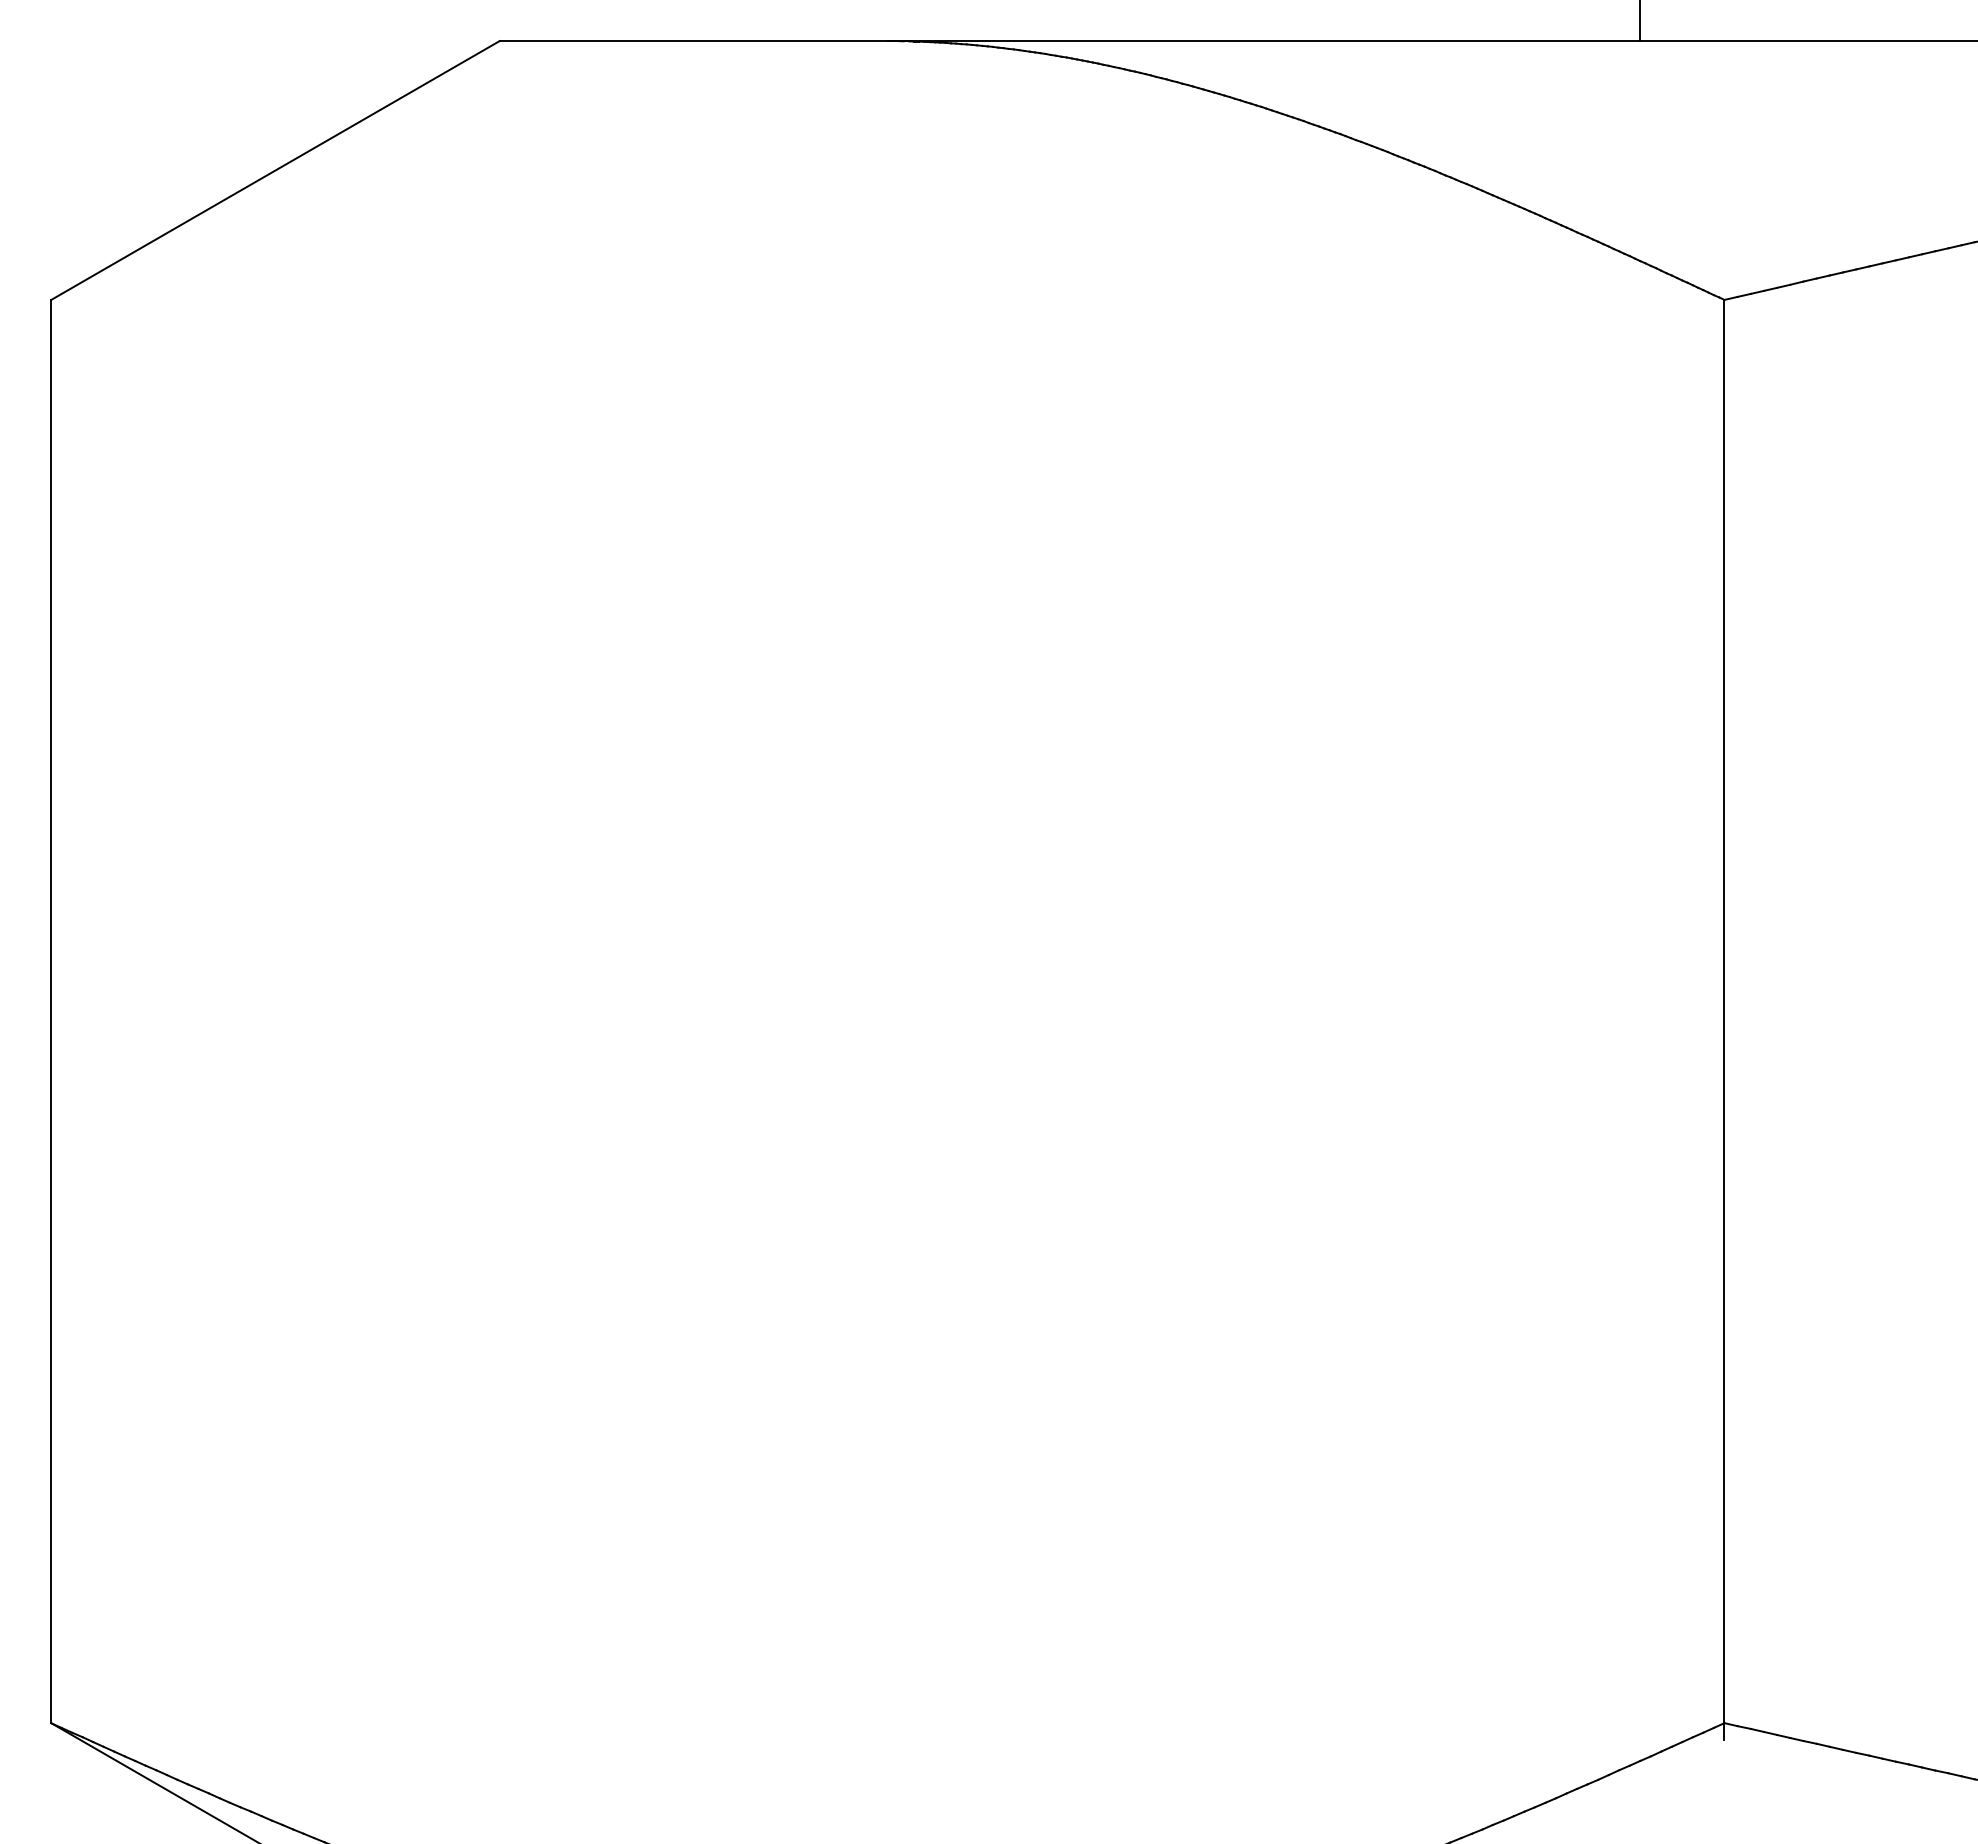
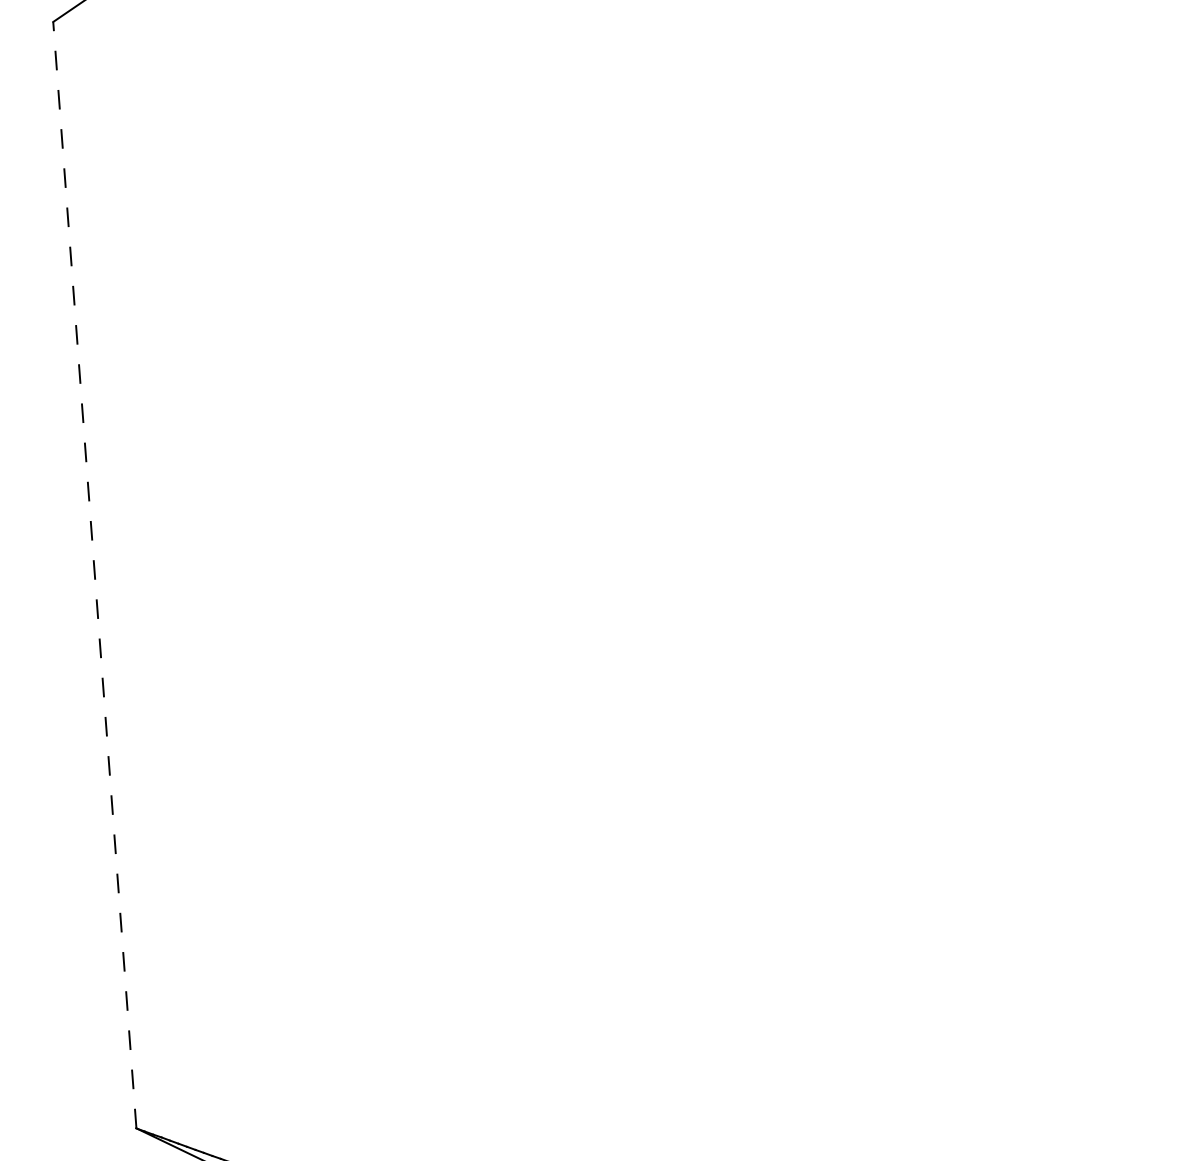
line: (51, 1011) -> (95, 575), solid -> dashed

